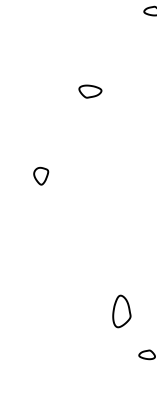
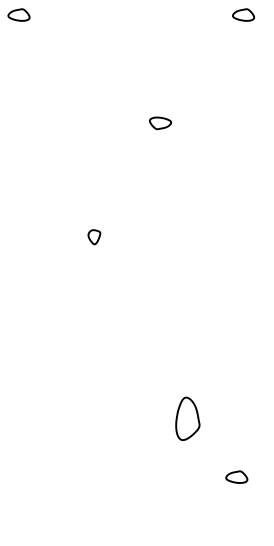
part: (90, 91) -> (160, 123), size x0.71
part: (41, 176) -> (94, 237), size x0.62
part: (121, 311) -> (187, 418), moved

